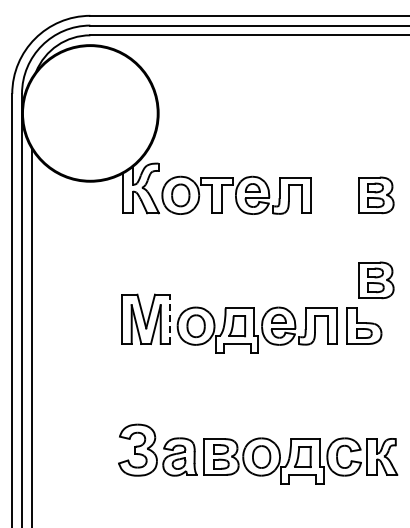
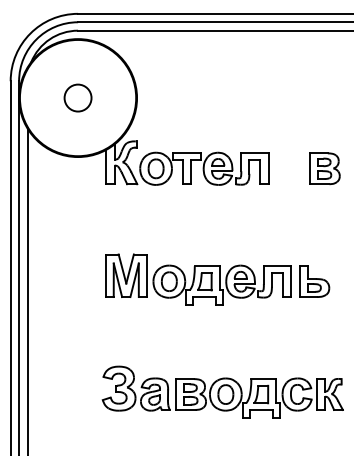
circle: (89, 112) -> (77, 97), added
part: (376, 280) -> (324, 242), removed
line: (170, 319) -> (147, 275), dashed -> solid

